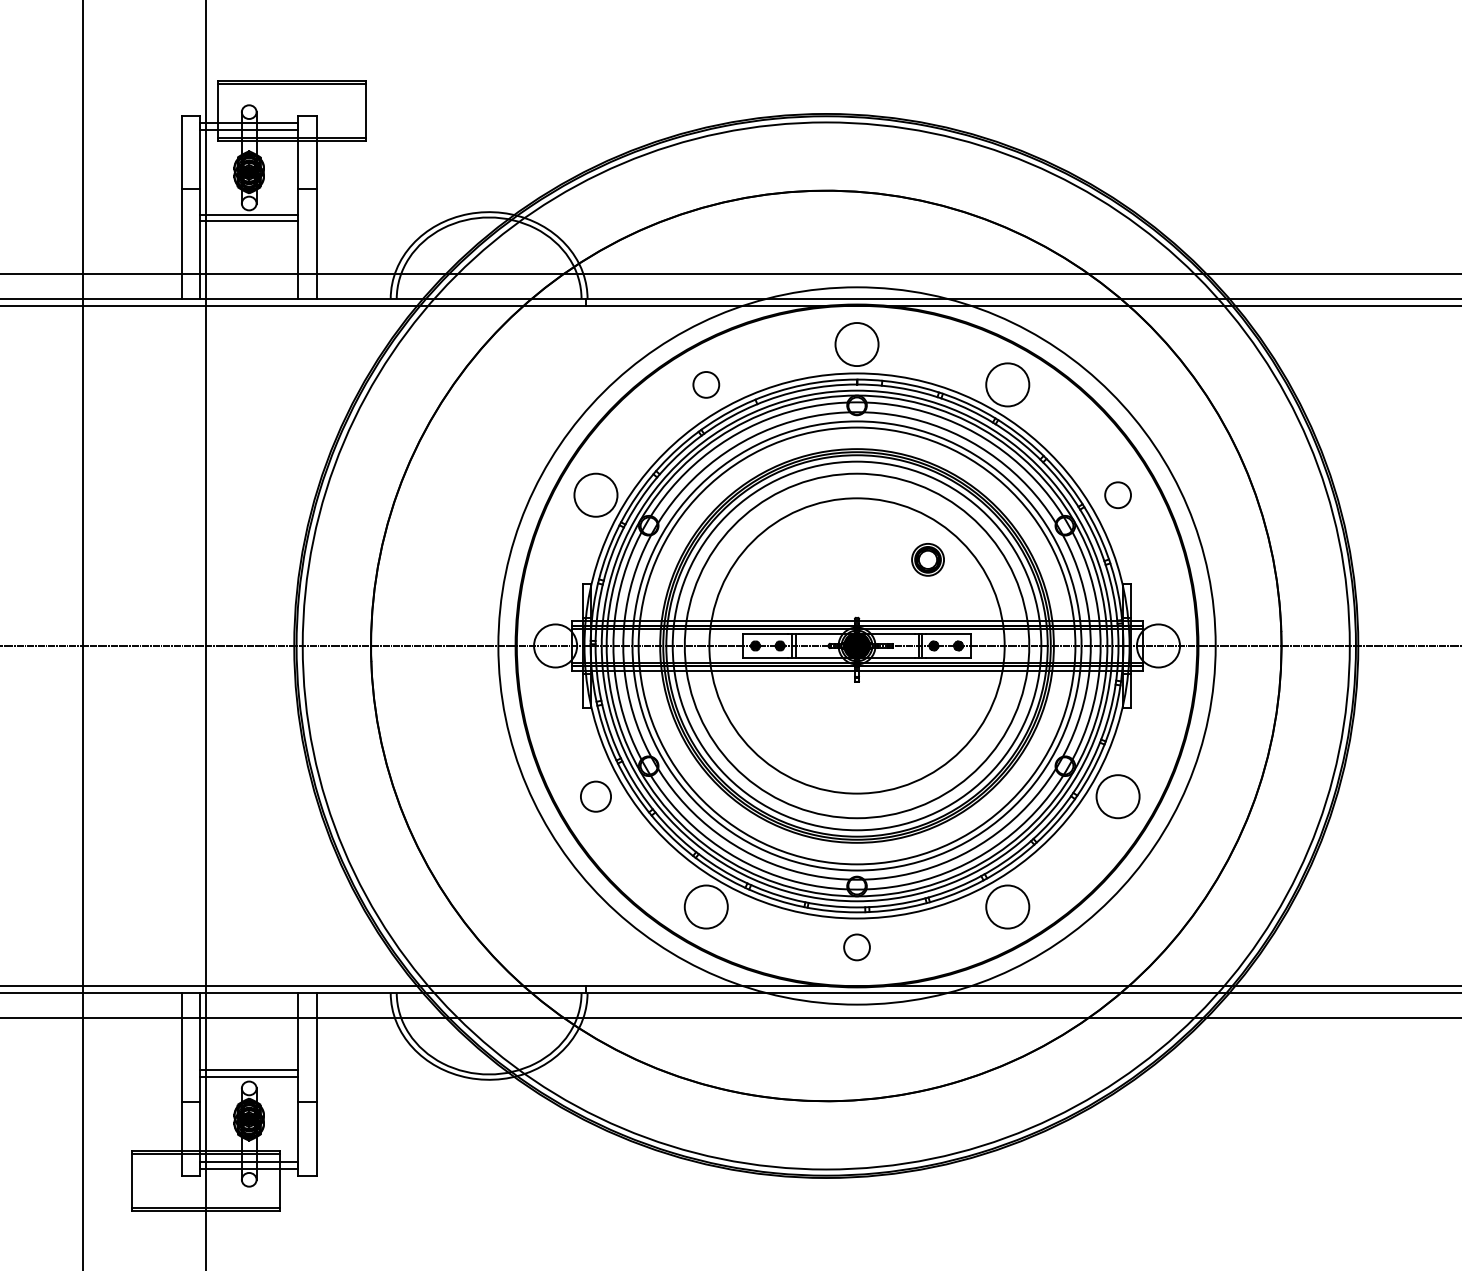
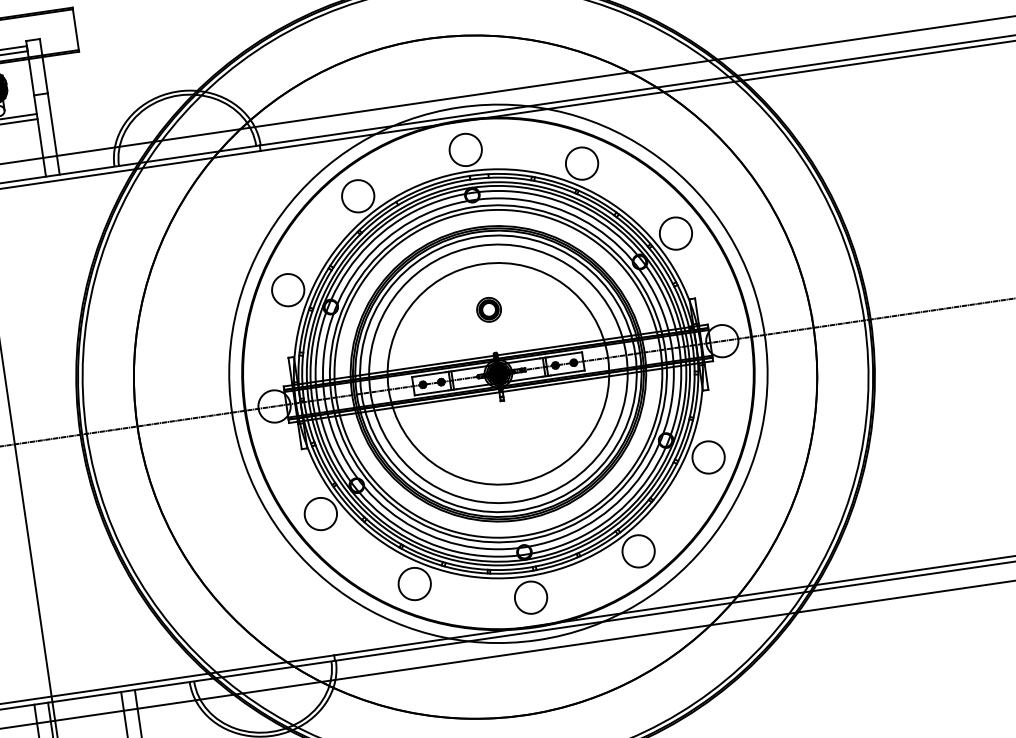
circle: (705, 384) -> (357, 196), size x1.67
circle: (1117, 494) -> (675, 233), size x1.67
part: (927, 559) -> (488, 309), moved
circle: (595, 796) -> (320, 513), size x1.43
circle: (856, 946) -> (530, 597), size x1.67

